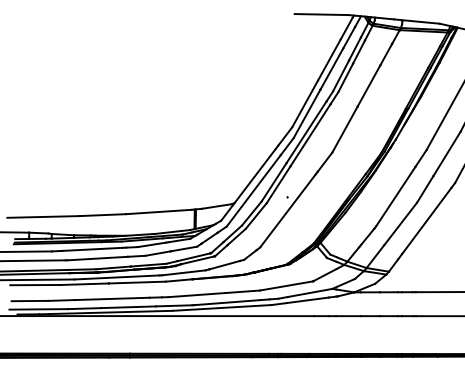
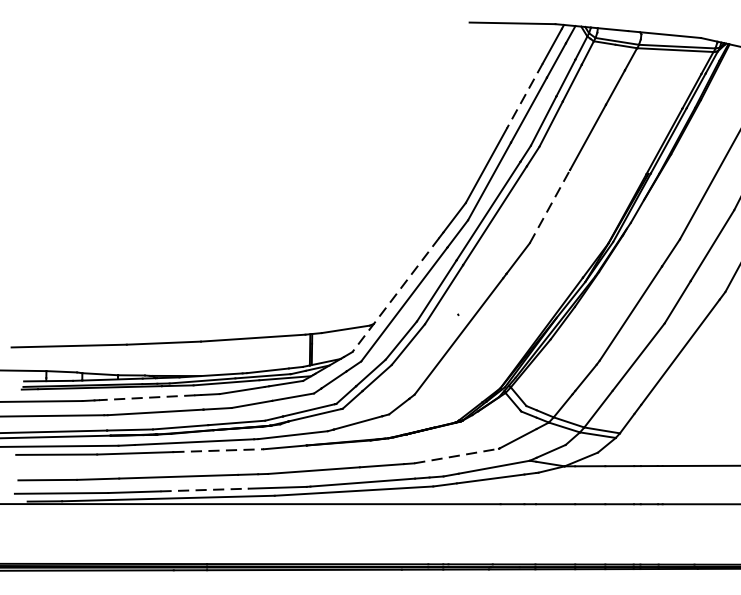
line: (329, 60) -> (525, 96), solid -> dashed
line: (345, 129) -> (550, 206), solid -> dashed
line: (248, 184) -> (396, 294), solid -> dashed
line: (91, 249) -> (145, 397), solid -> dashed
line: (137, 282) -> (219, 450), solid -> dashed
line: (286, 285) -> (456, 455), solid -> dashed
line: (128, 307) -> (204, 490), solid -> dashed

